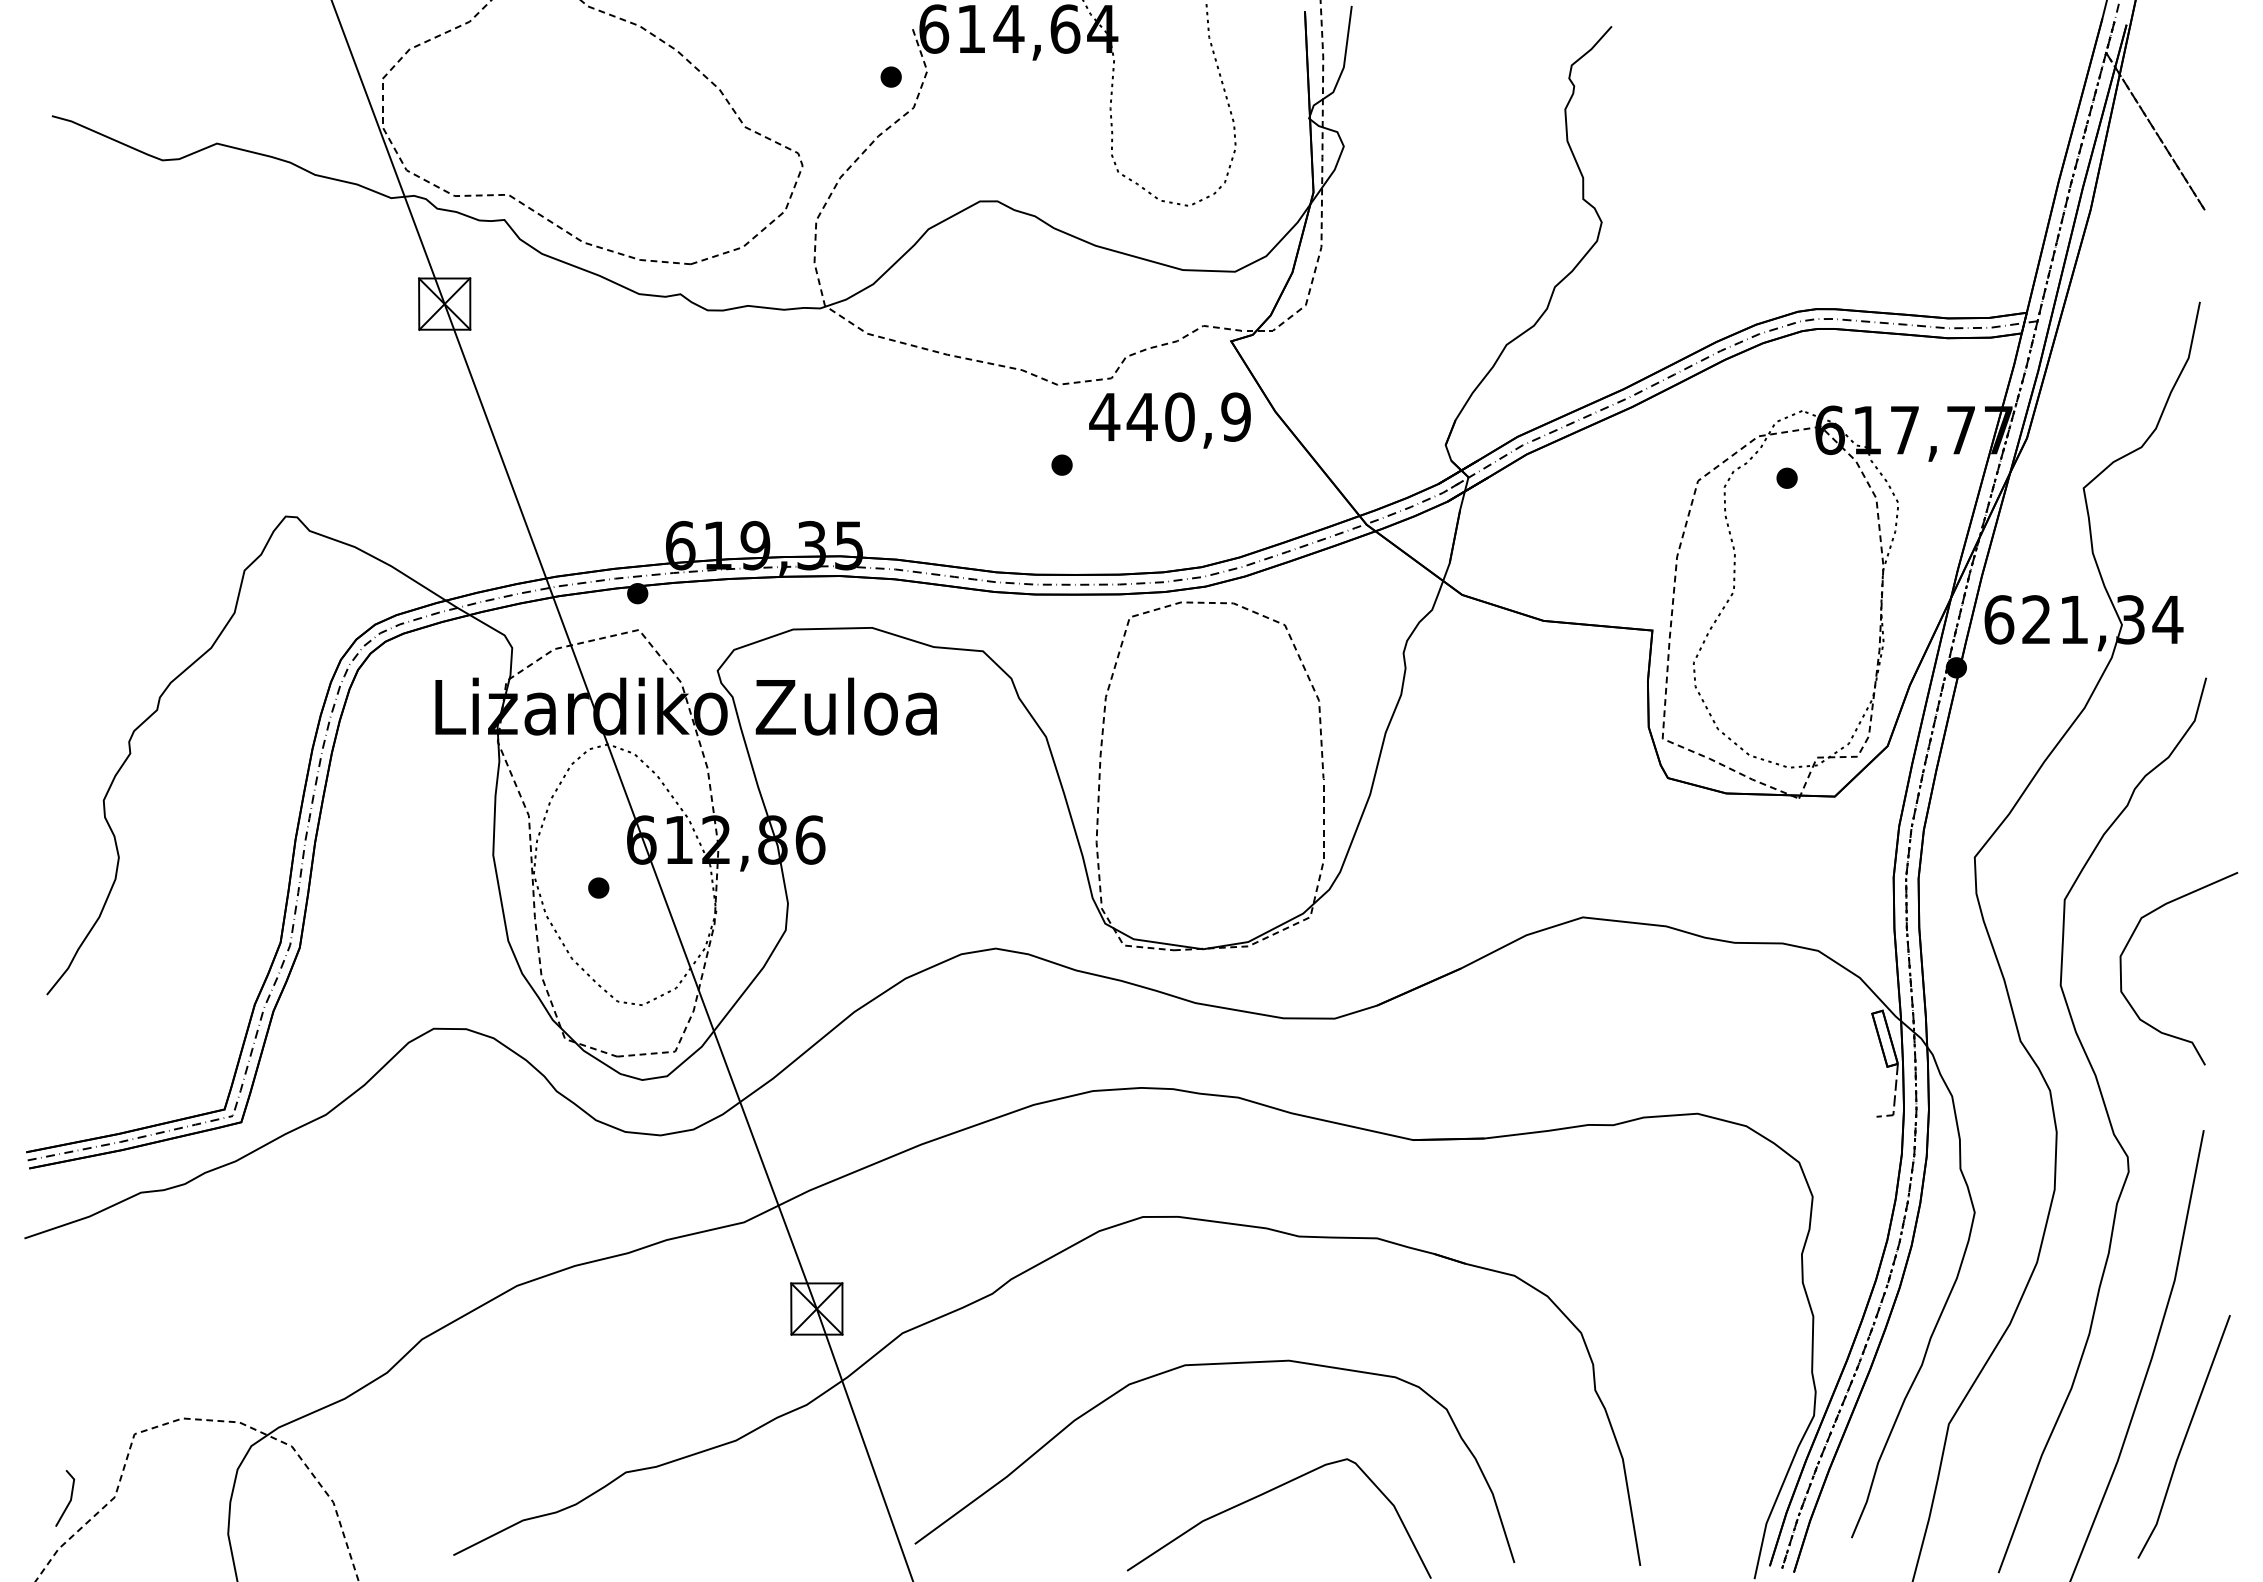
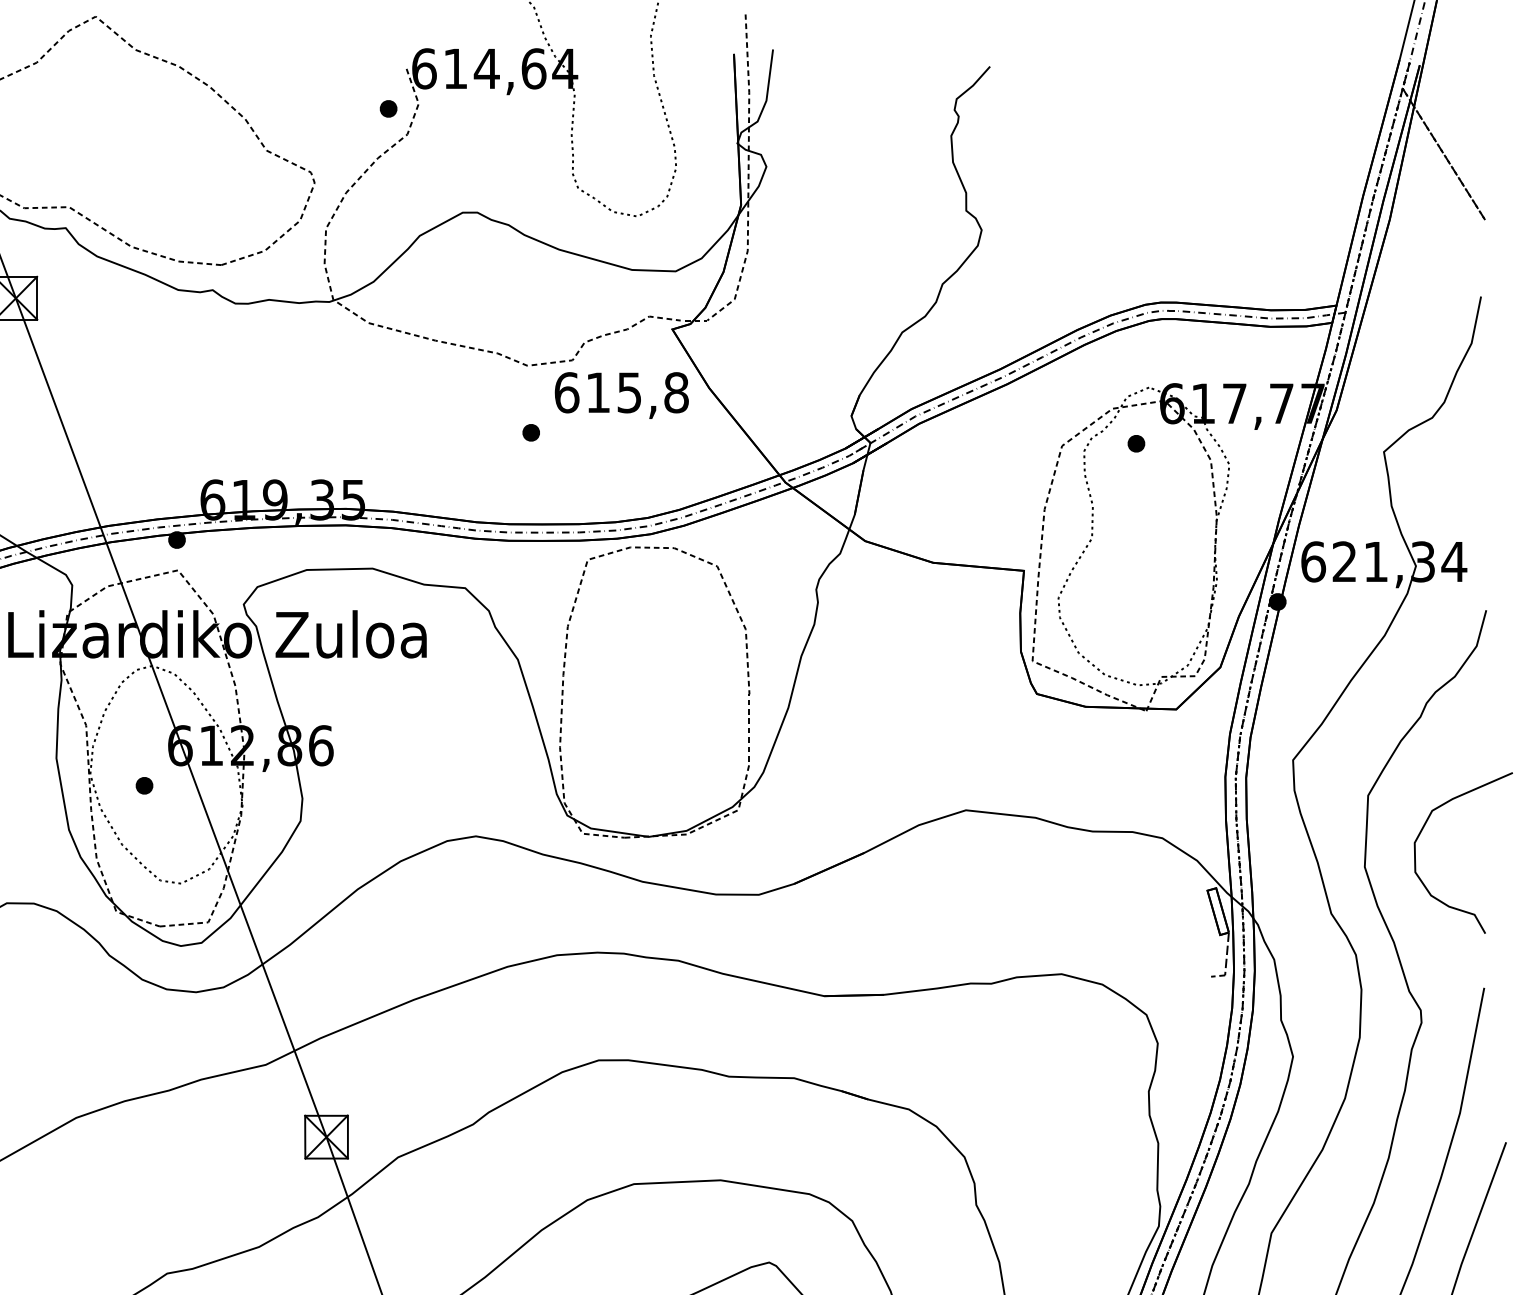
text: (1169, 416) -> (620, 392), 440,9 -> 615,8

